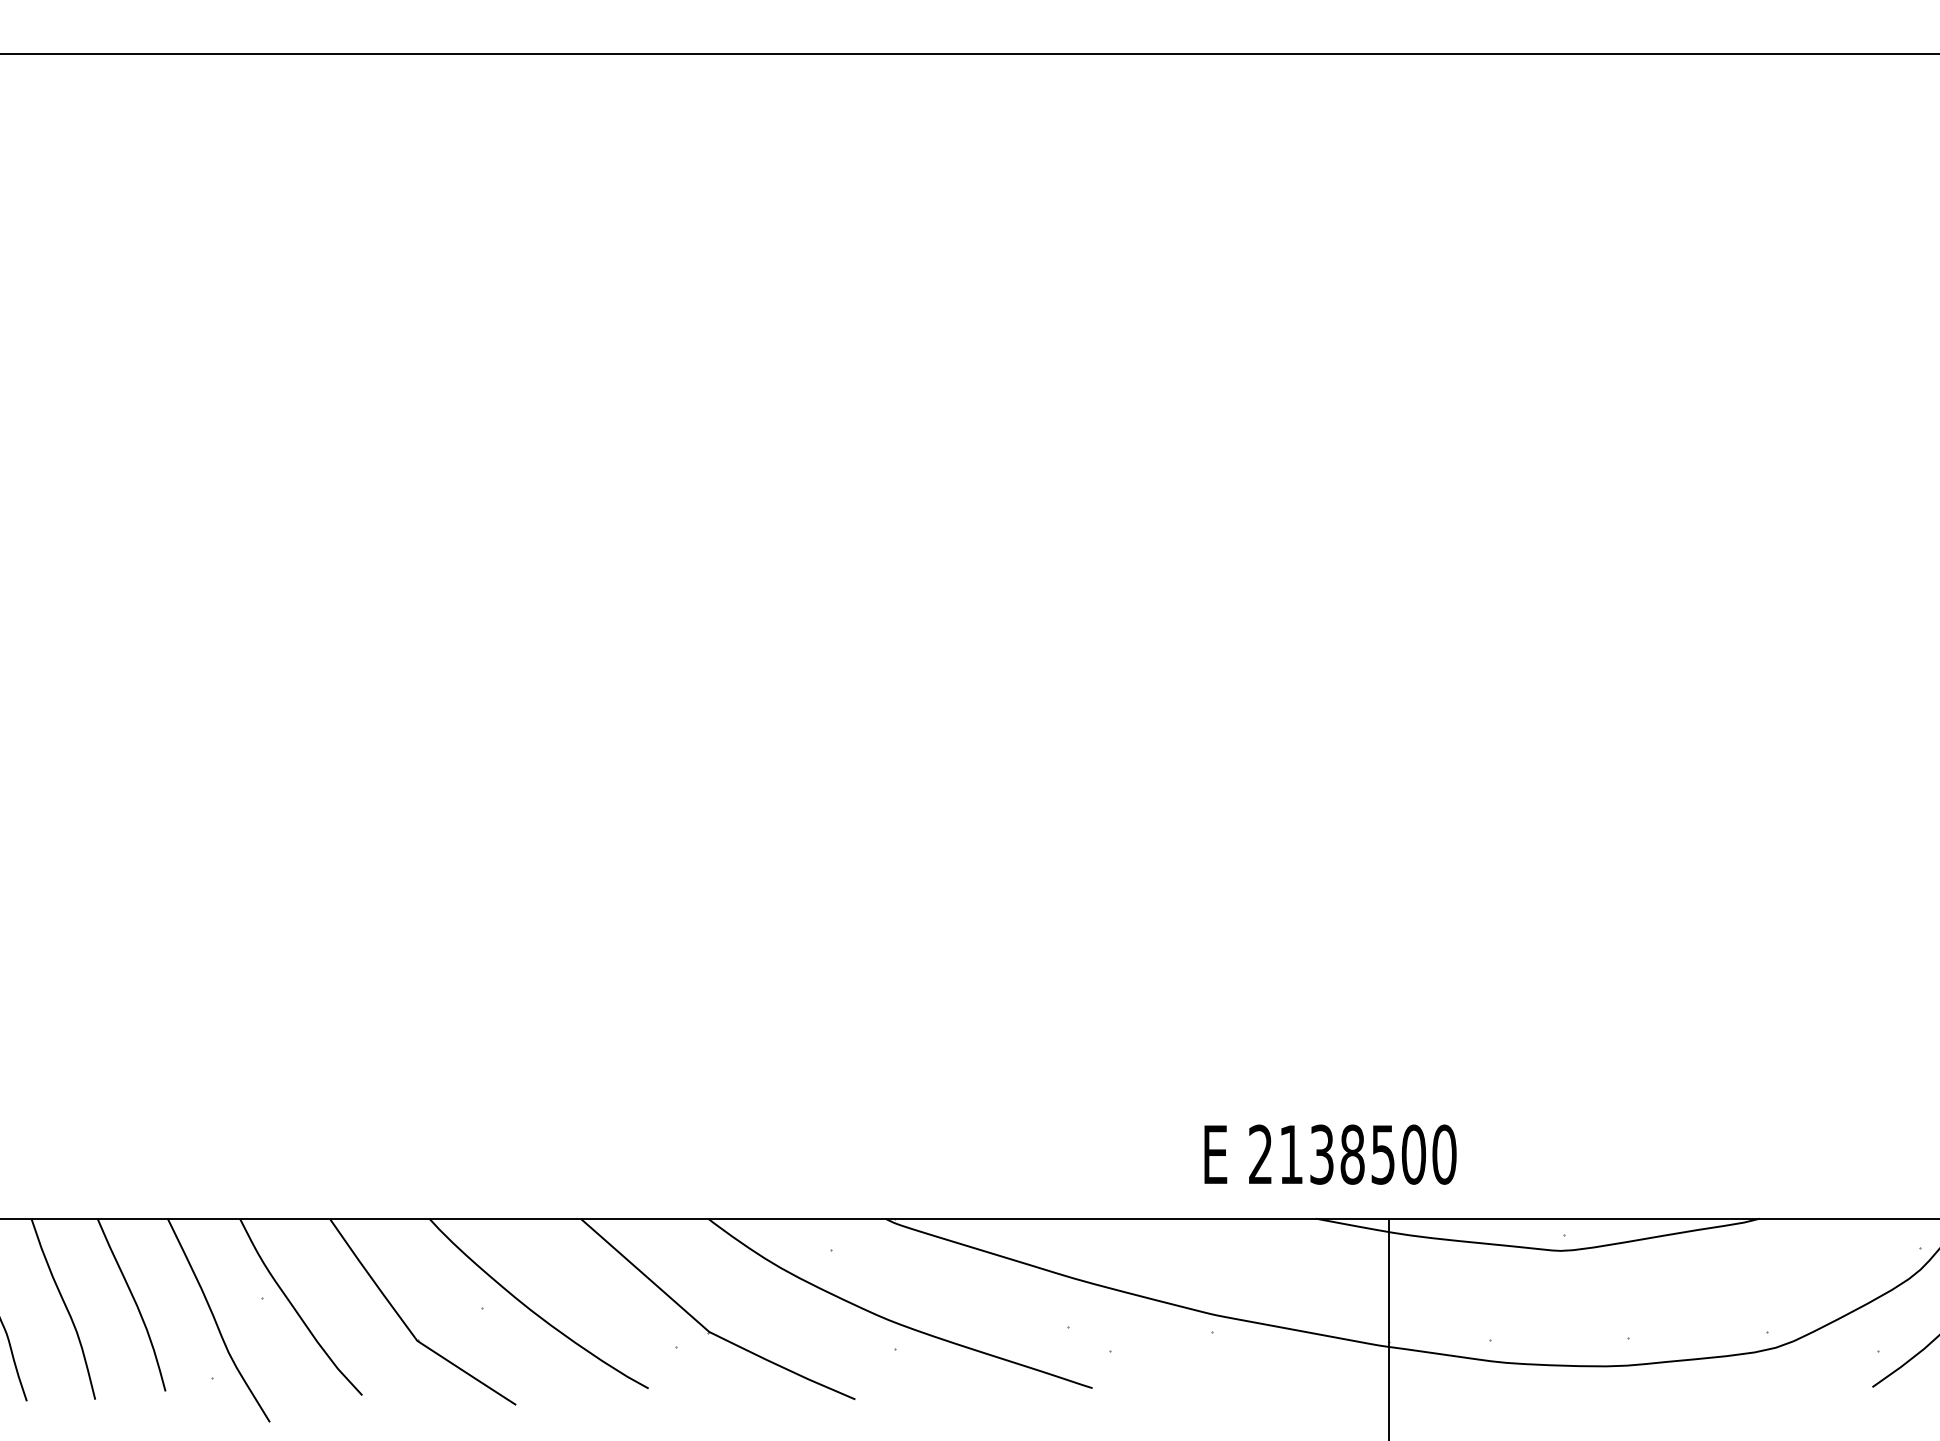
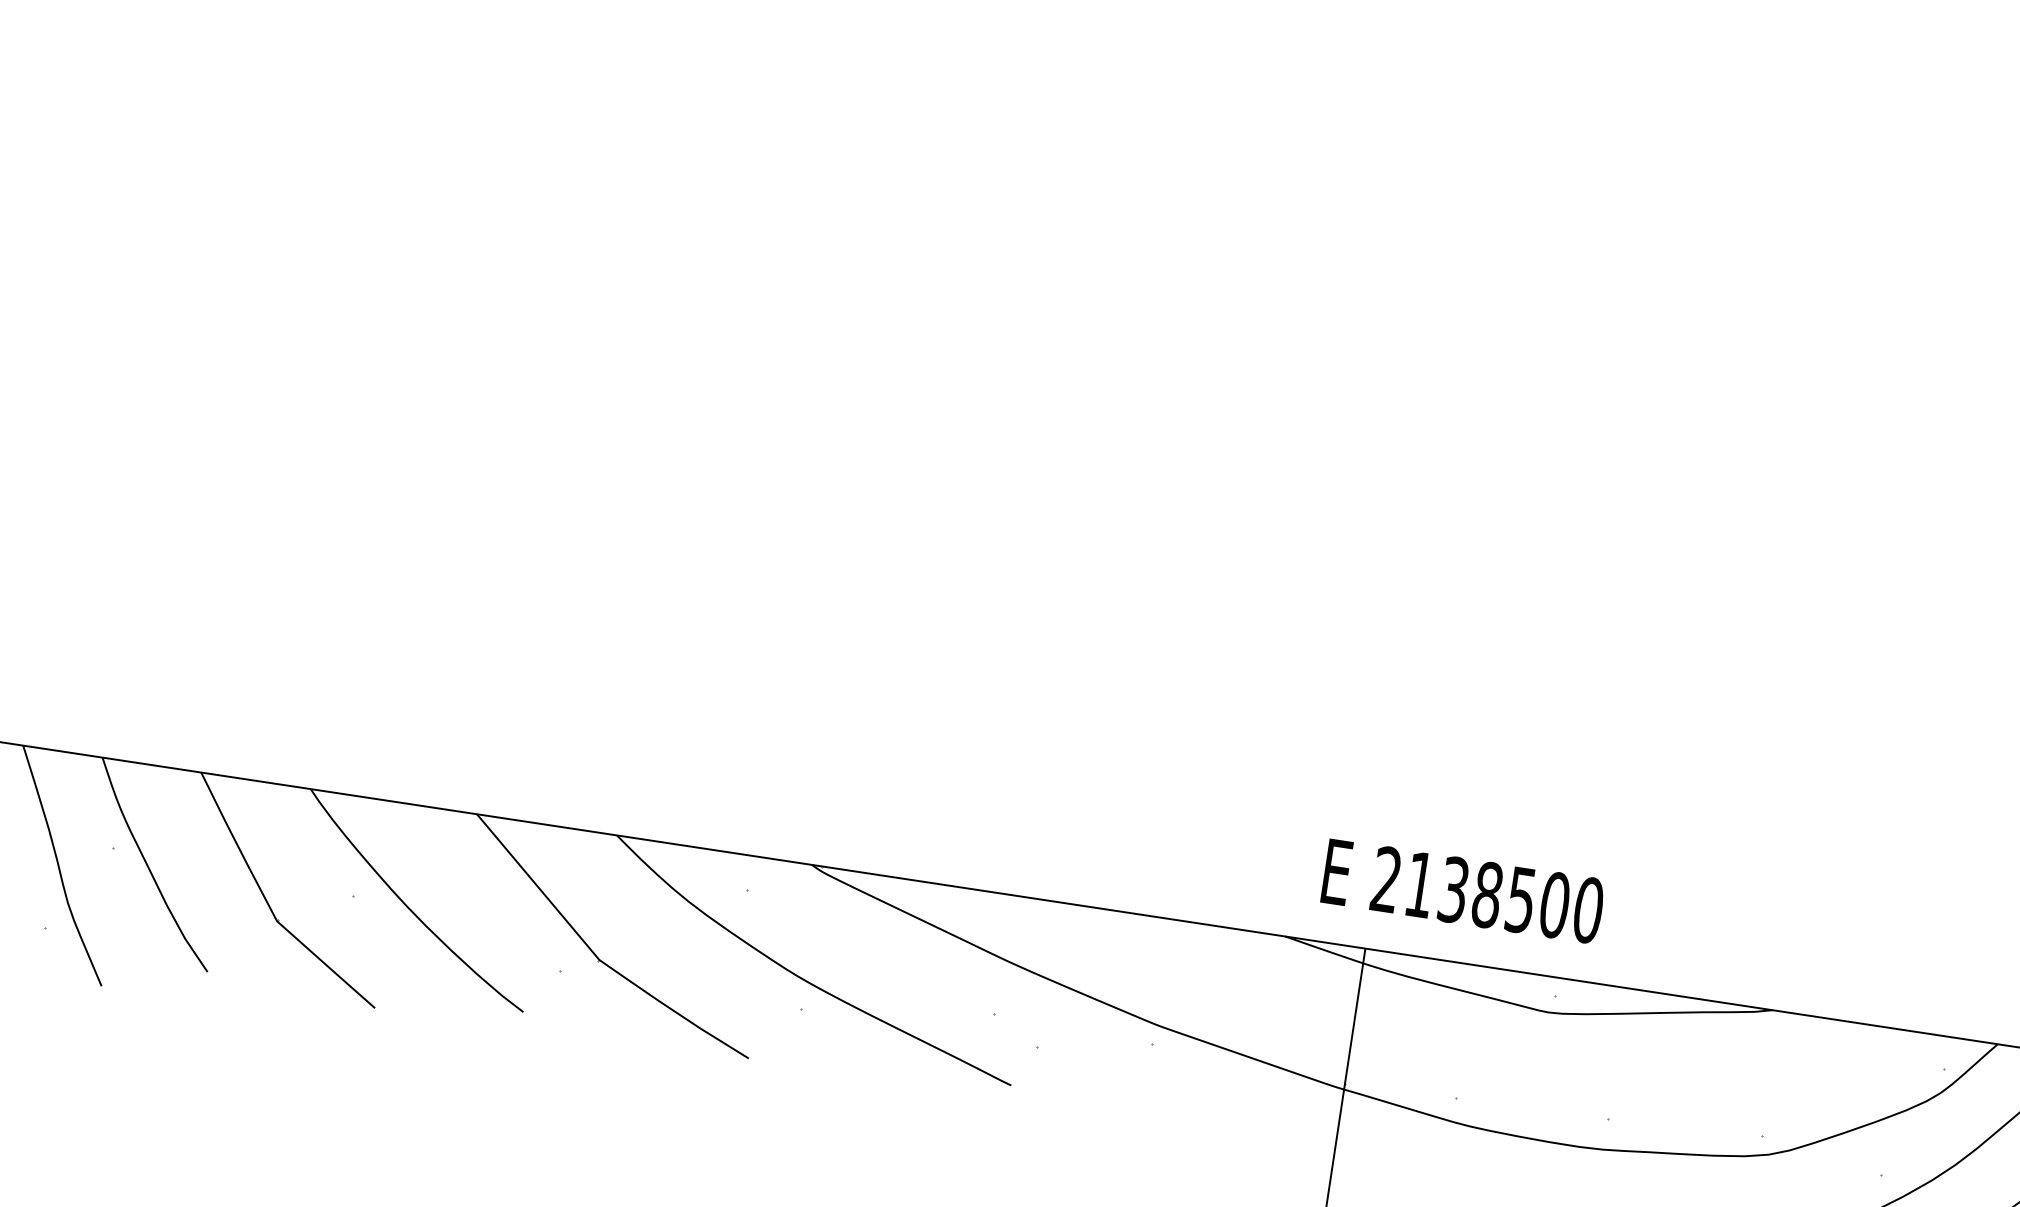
text: (1330, 1154) -> (1463, 891), moved

